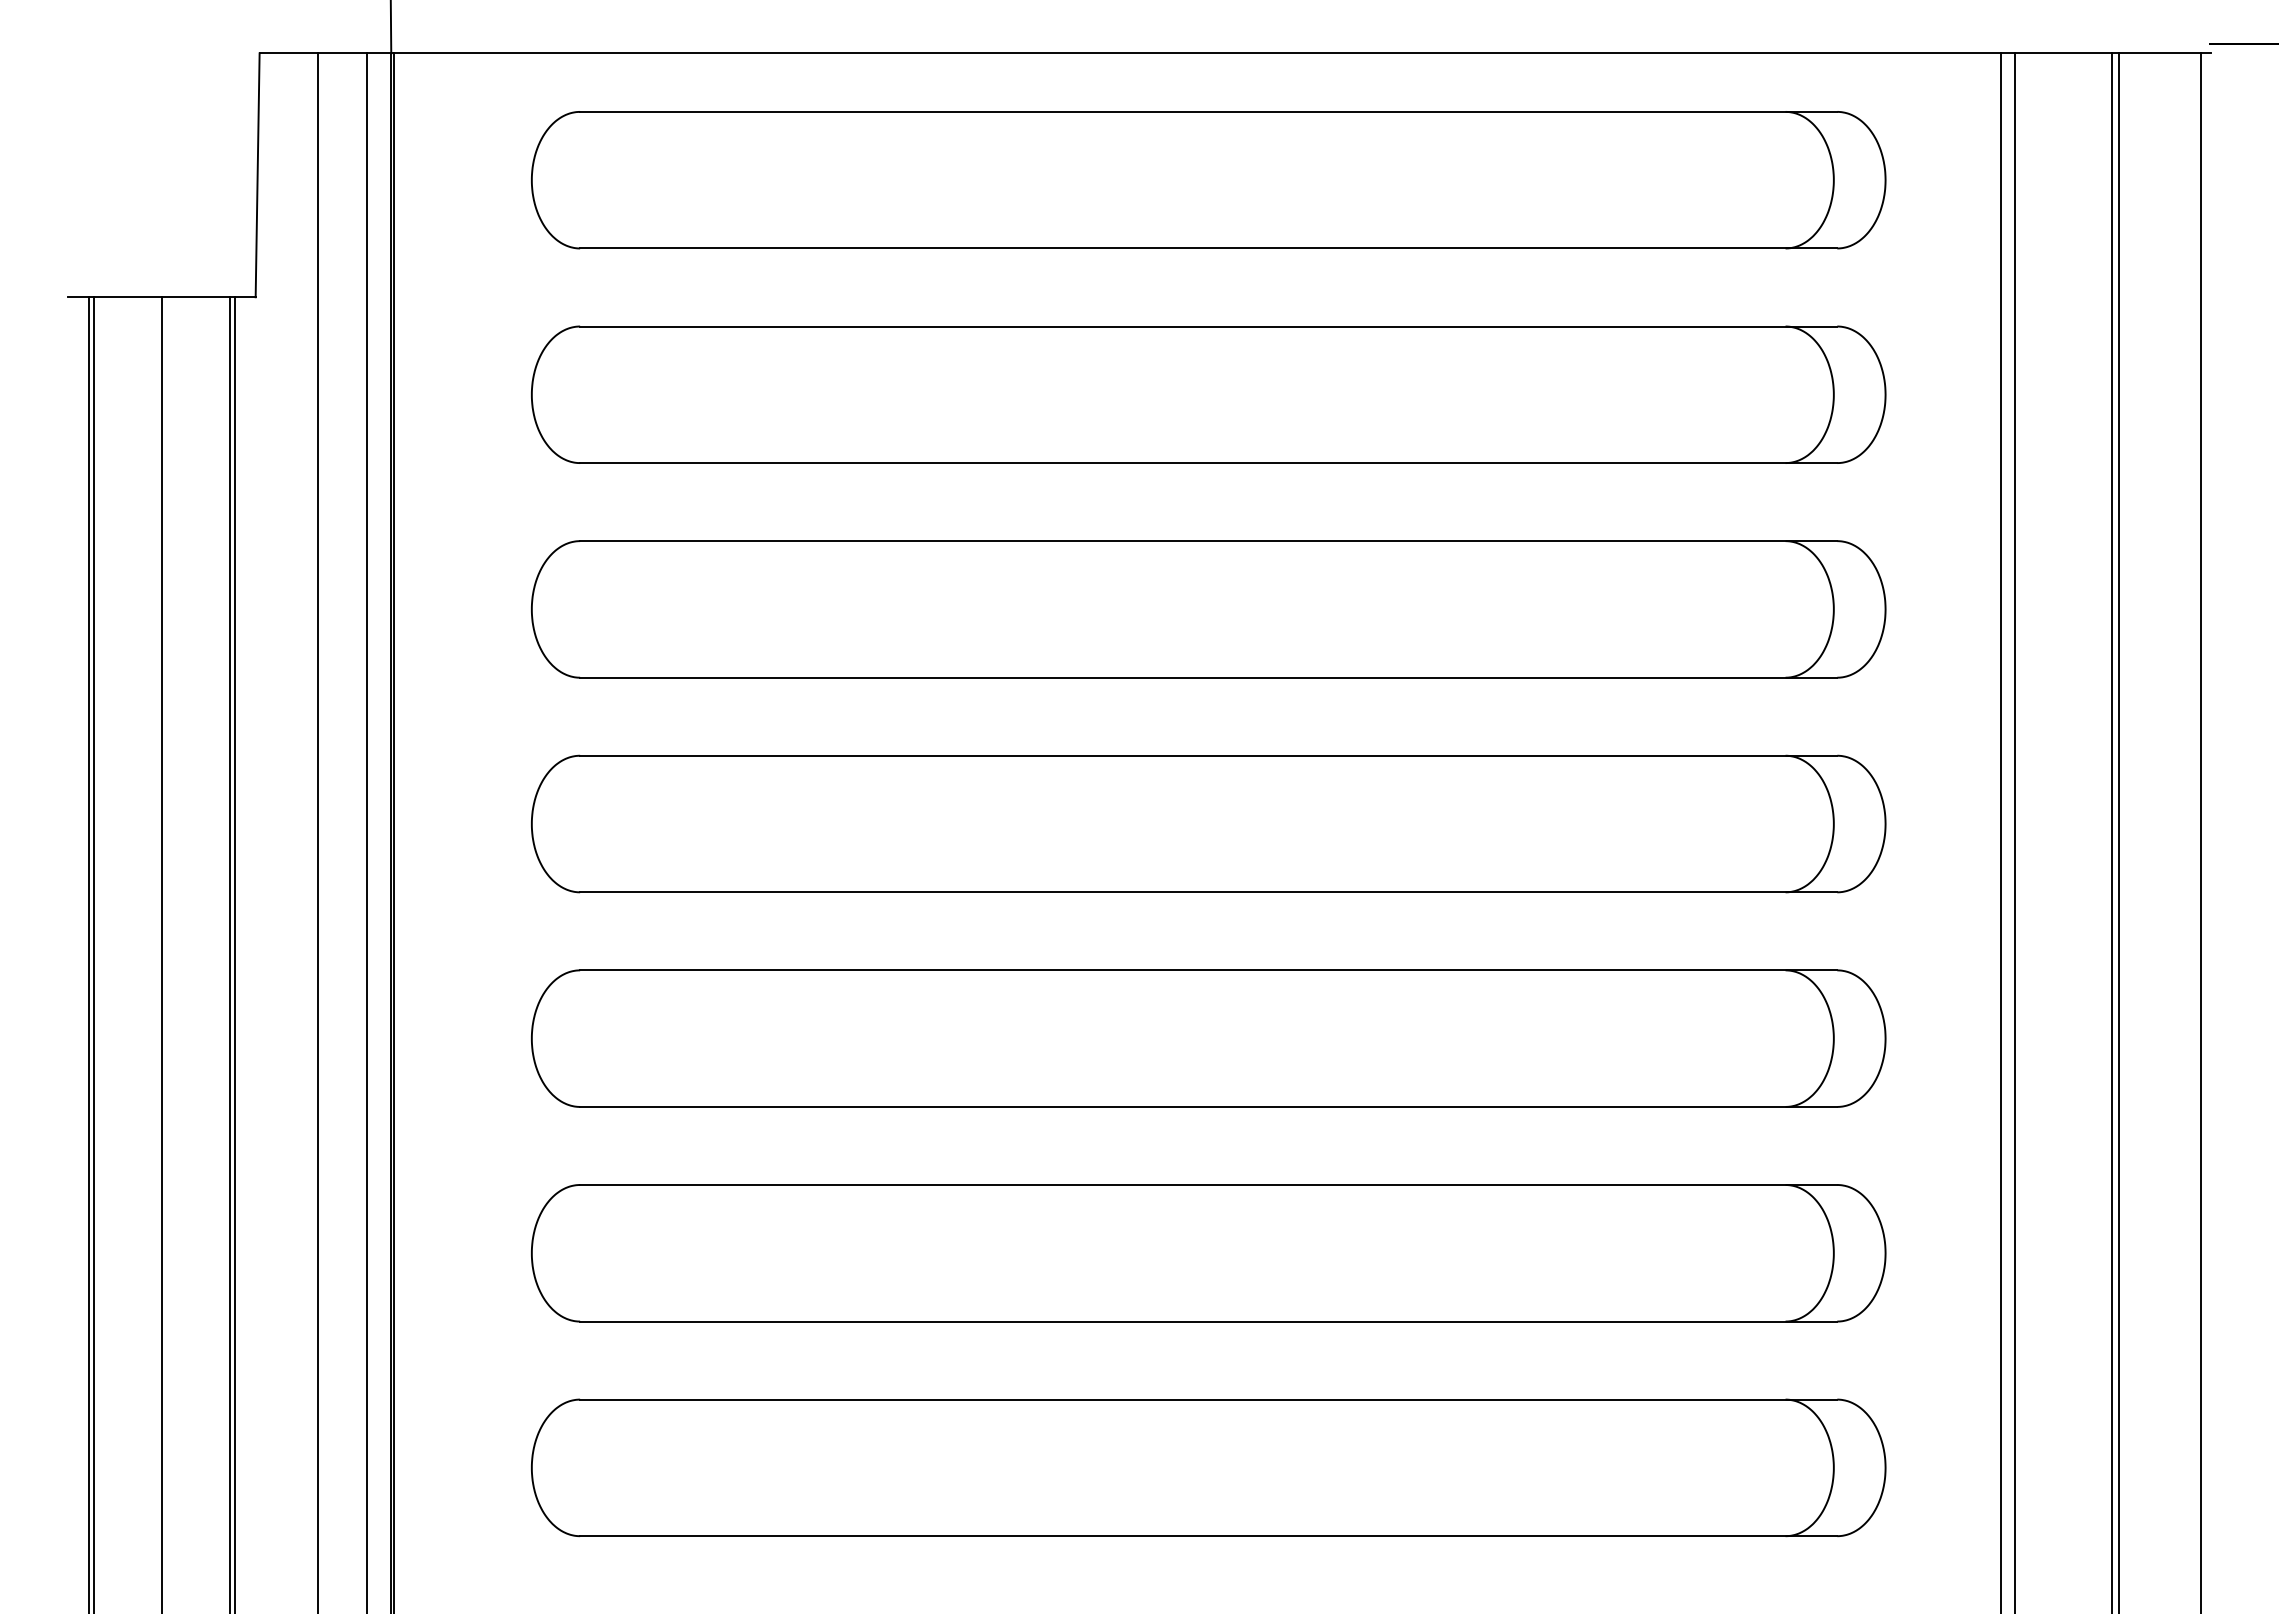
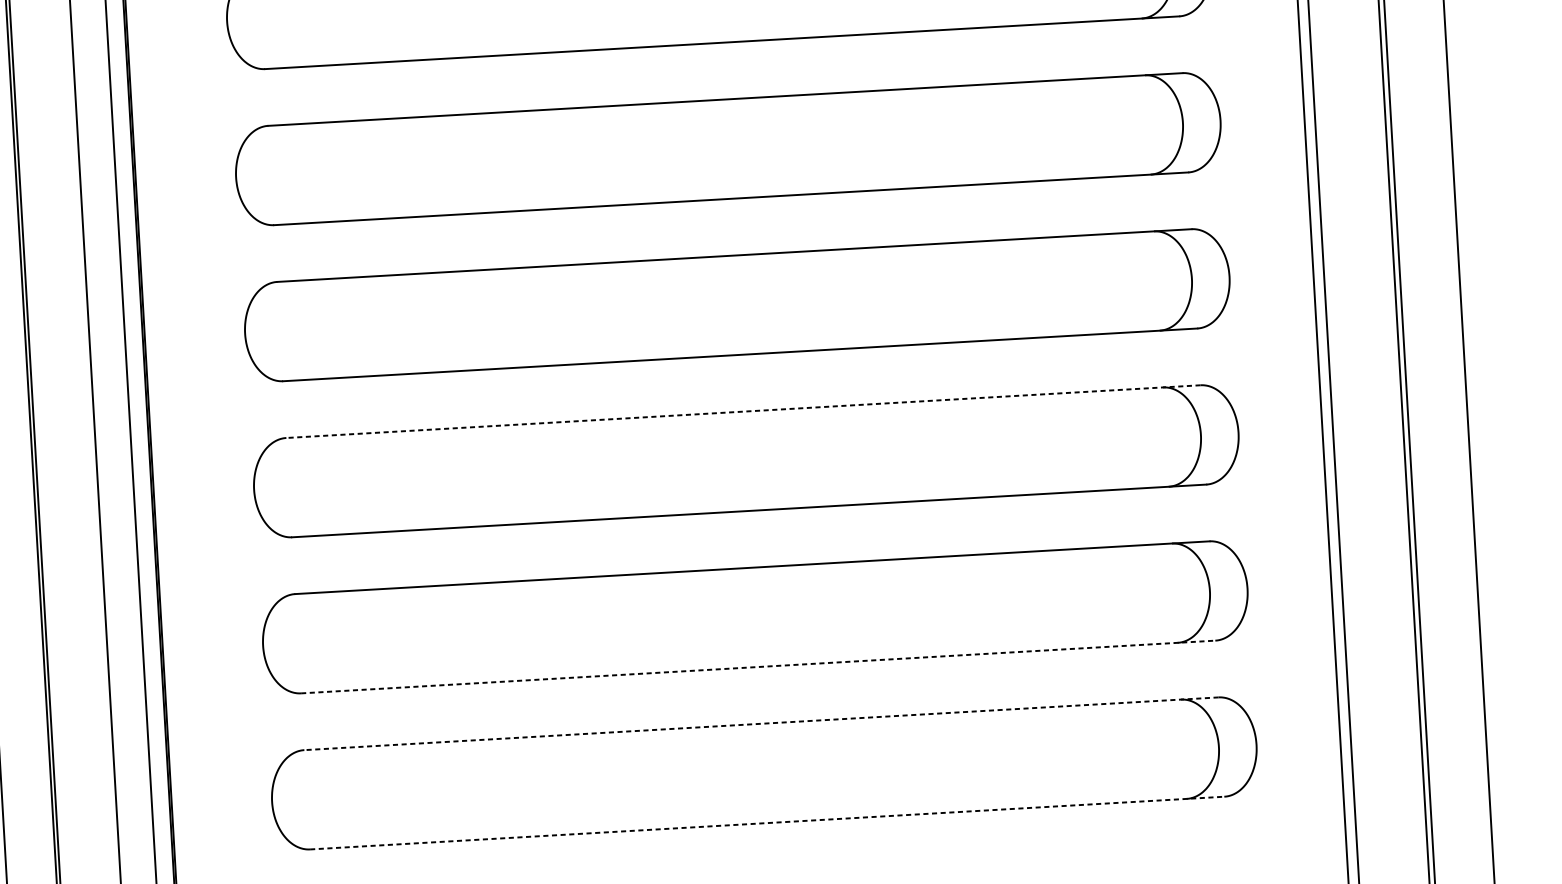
line: (1208, 970) -> (743, 411), solid -> dashed
line: (1208, 1321) -> (758, 666), solid -> dashed
line: (1208, 1399) -> (761, 723), solid -> dashed
line: (1208, 1536) -> (767, 823), solid -> dashed

